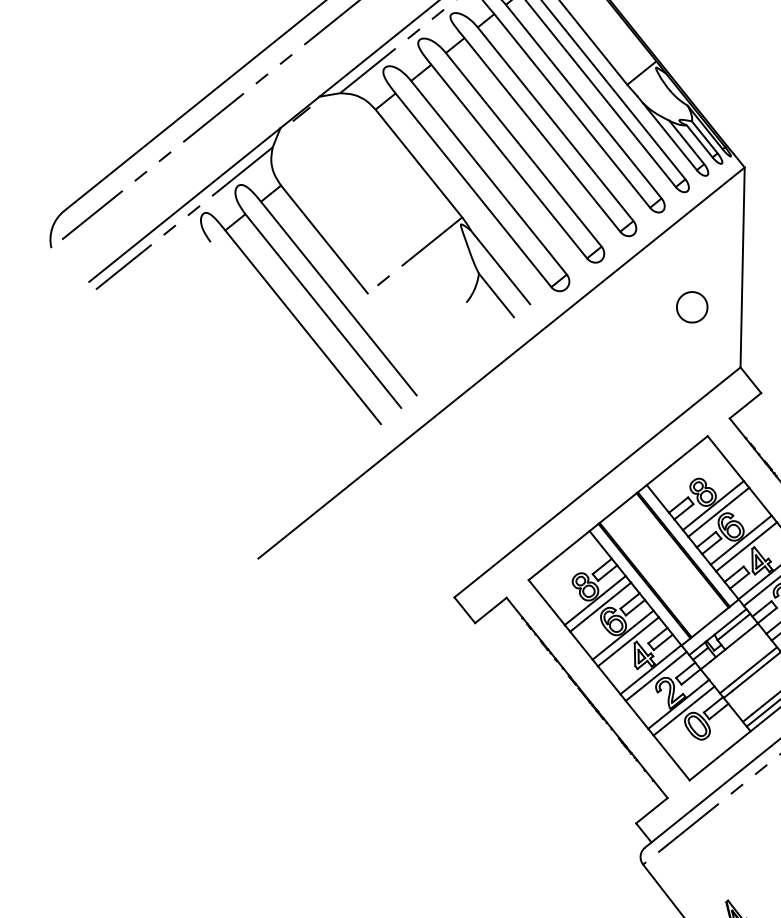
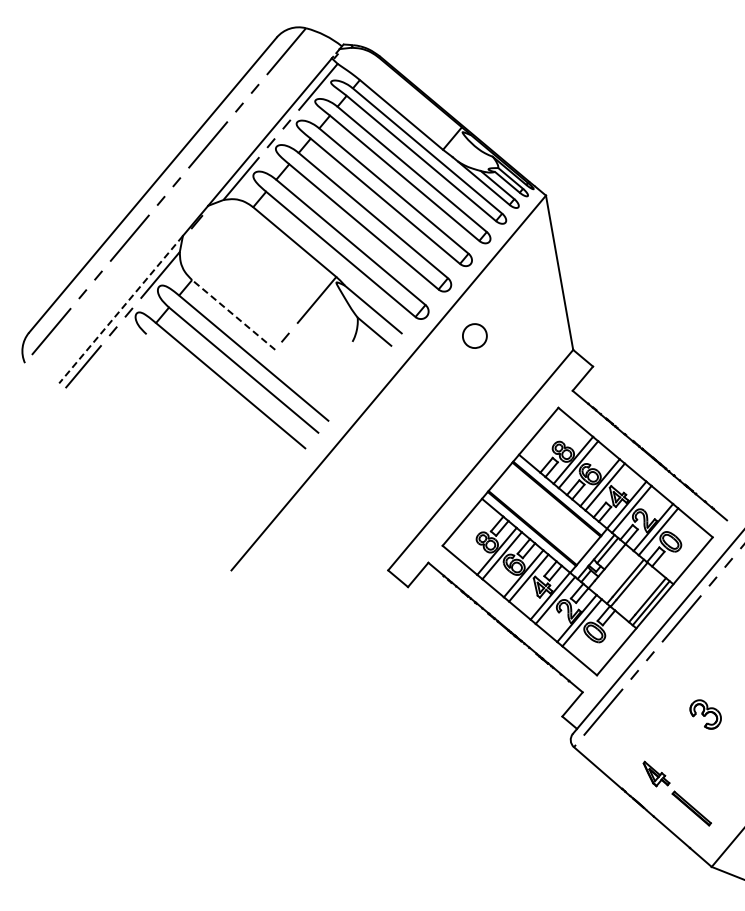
line: (183, 205) -> (120, 310), solid -> dashed
line: (324, 238) -> (233, 314), solid -> dashed
part: (691, 306) -> (474, 335), moved

